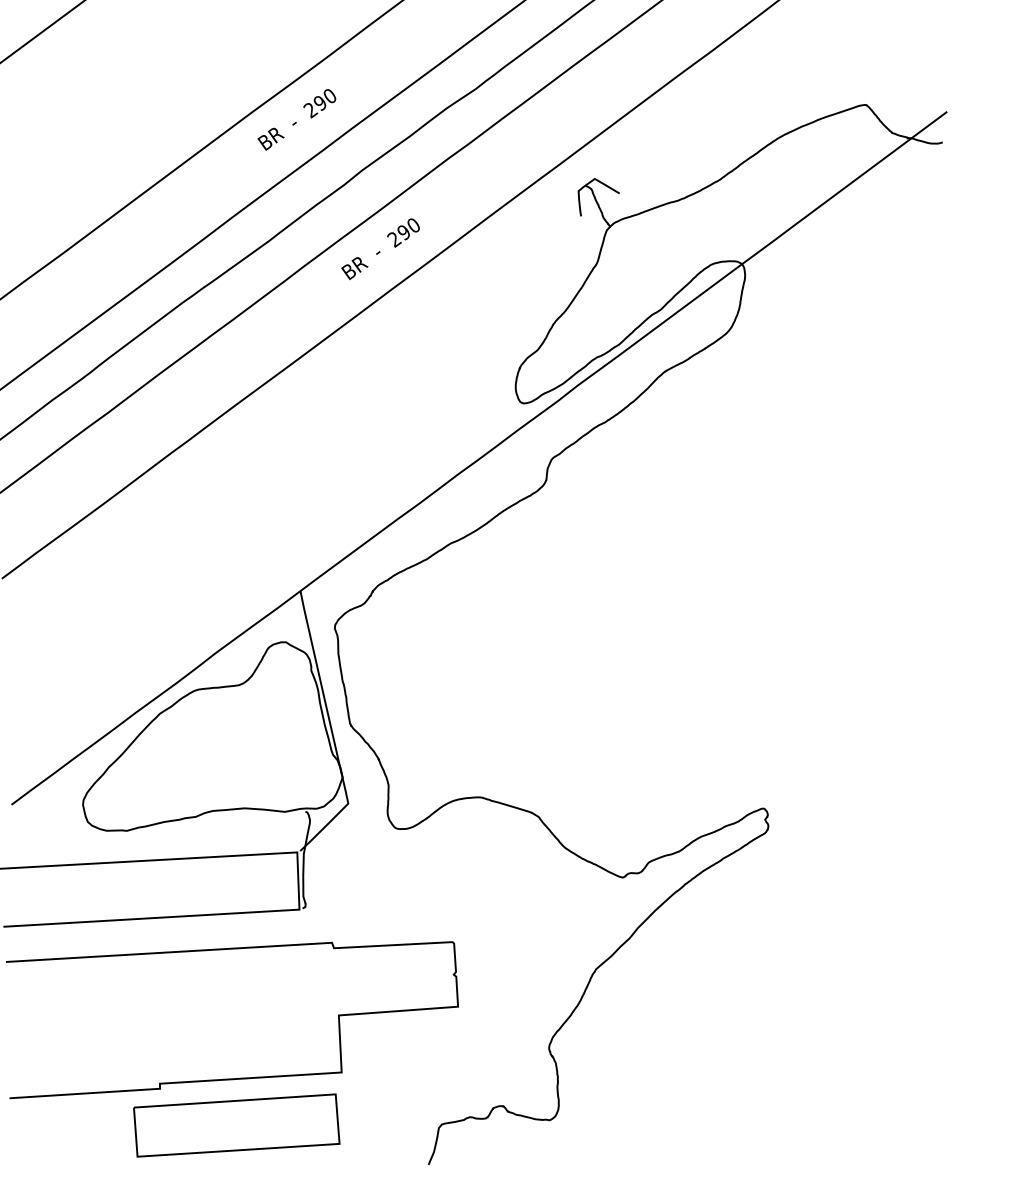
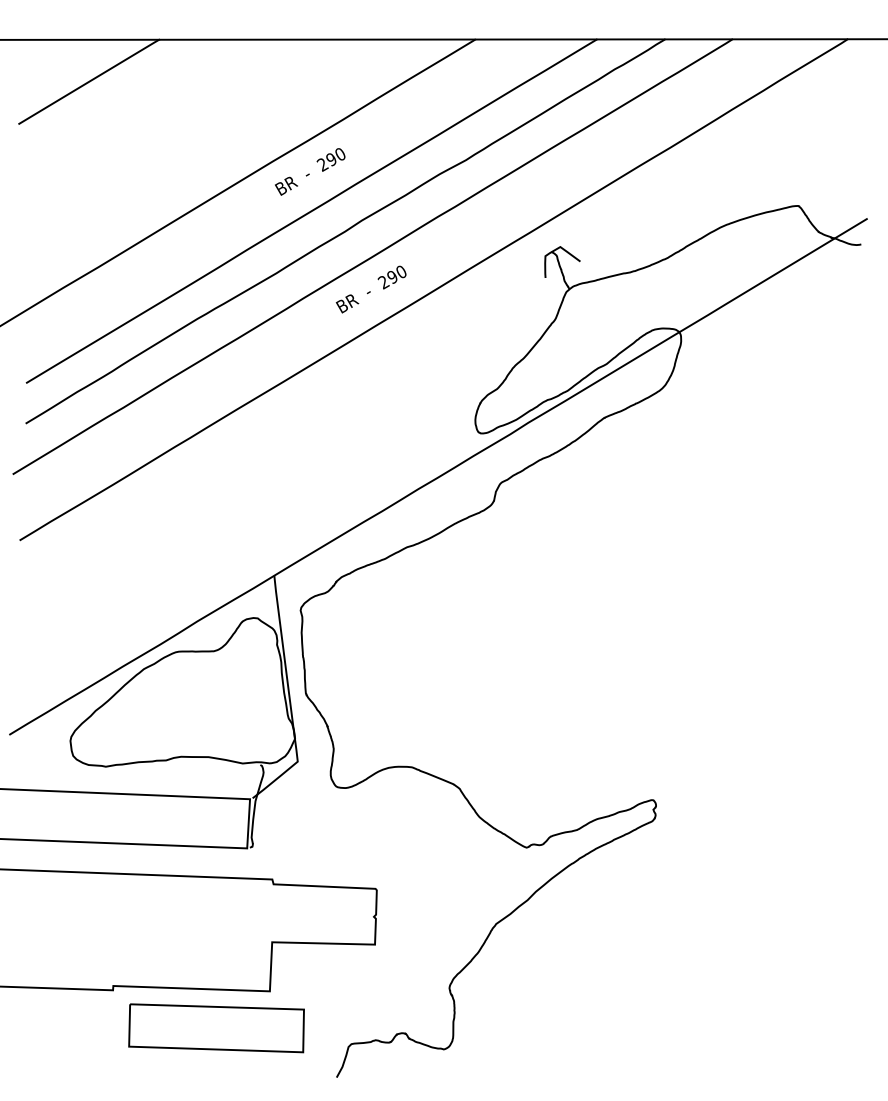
part: (236, 1125) -> (216, 1028), moved

